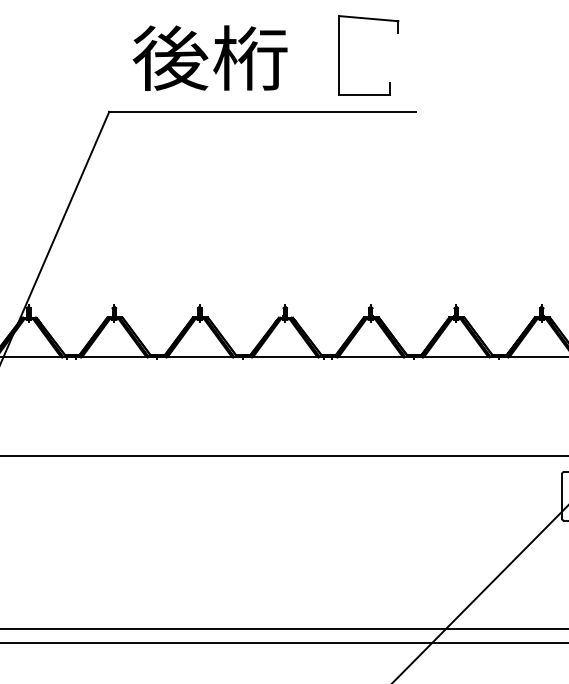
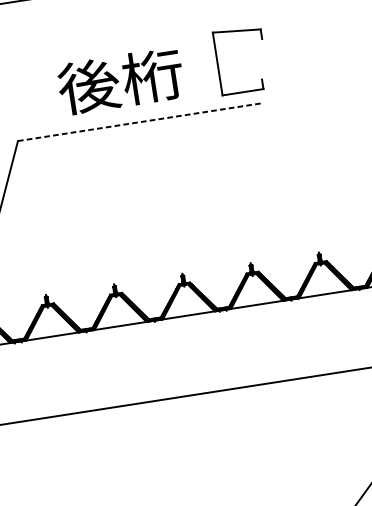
part: (339, 55) -> (217, 64), moved
text: (209, 57) -> (120, 80), moved
line: (262, 111) -> (140, 121), solid -> dashed

